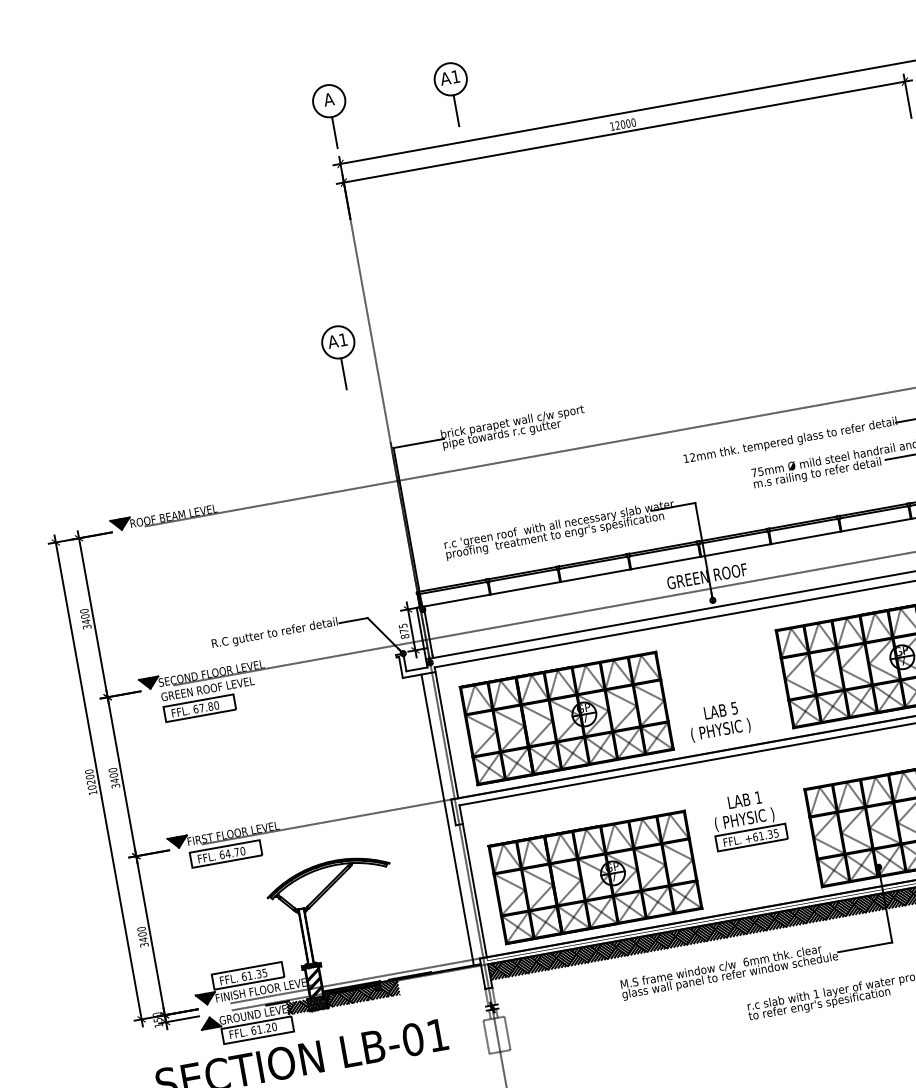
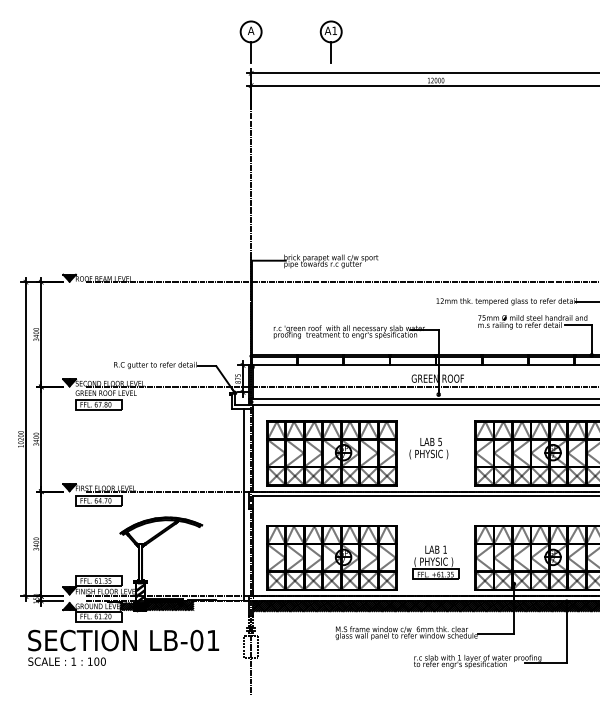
part: (339, 357) -> (228, 196), removed
text: (718, 721) -> (428, 448), moved
part: (747, 819) -> (435, 562), moved

